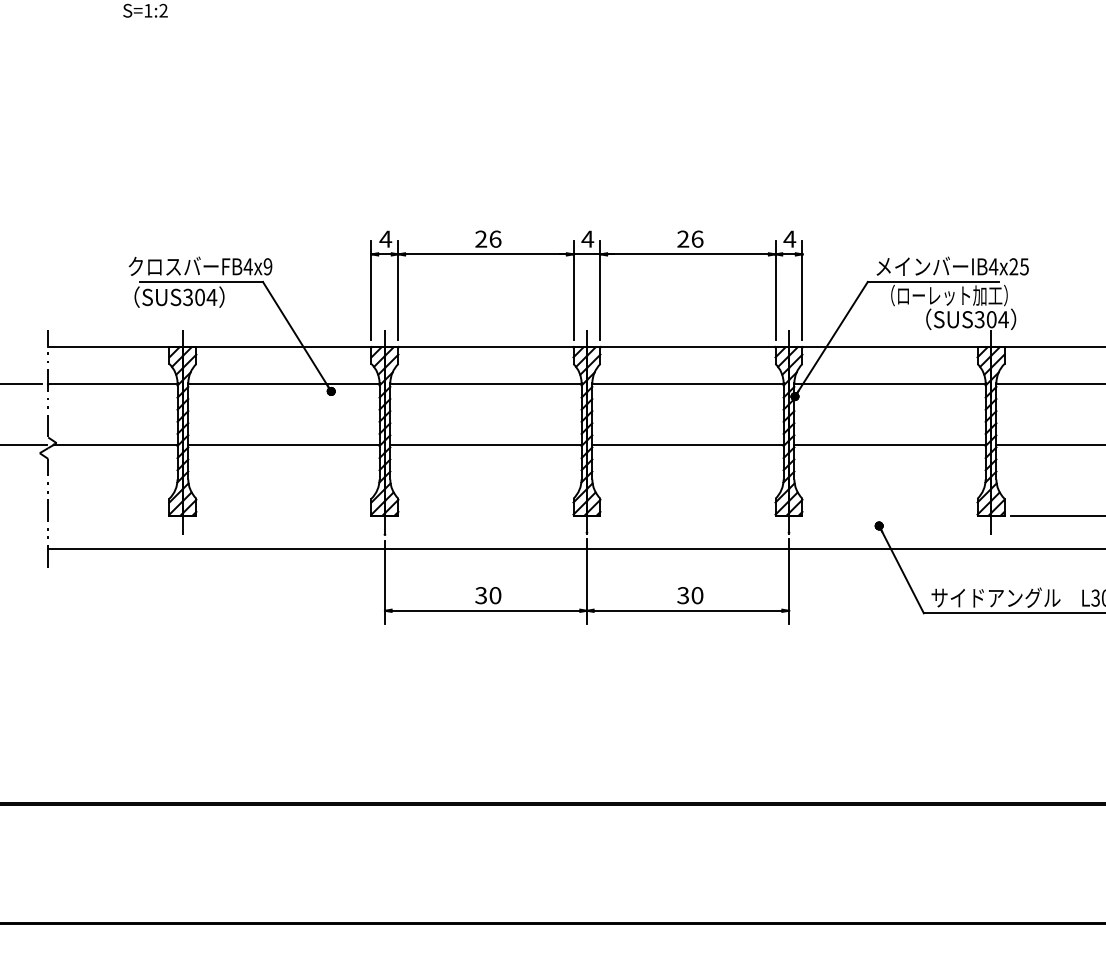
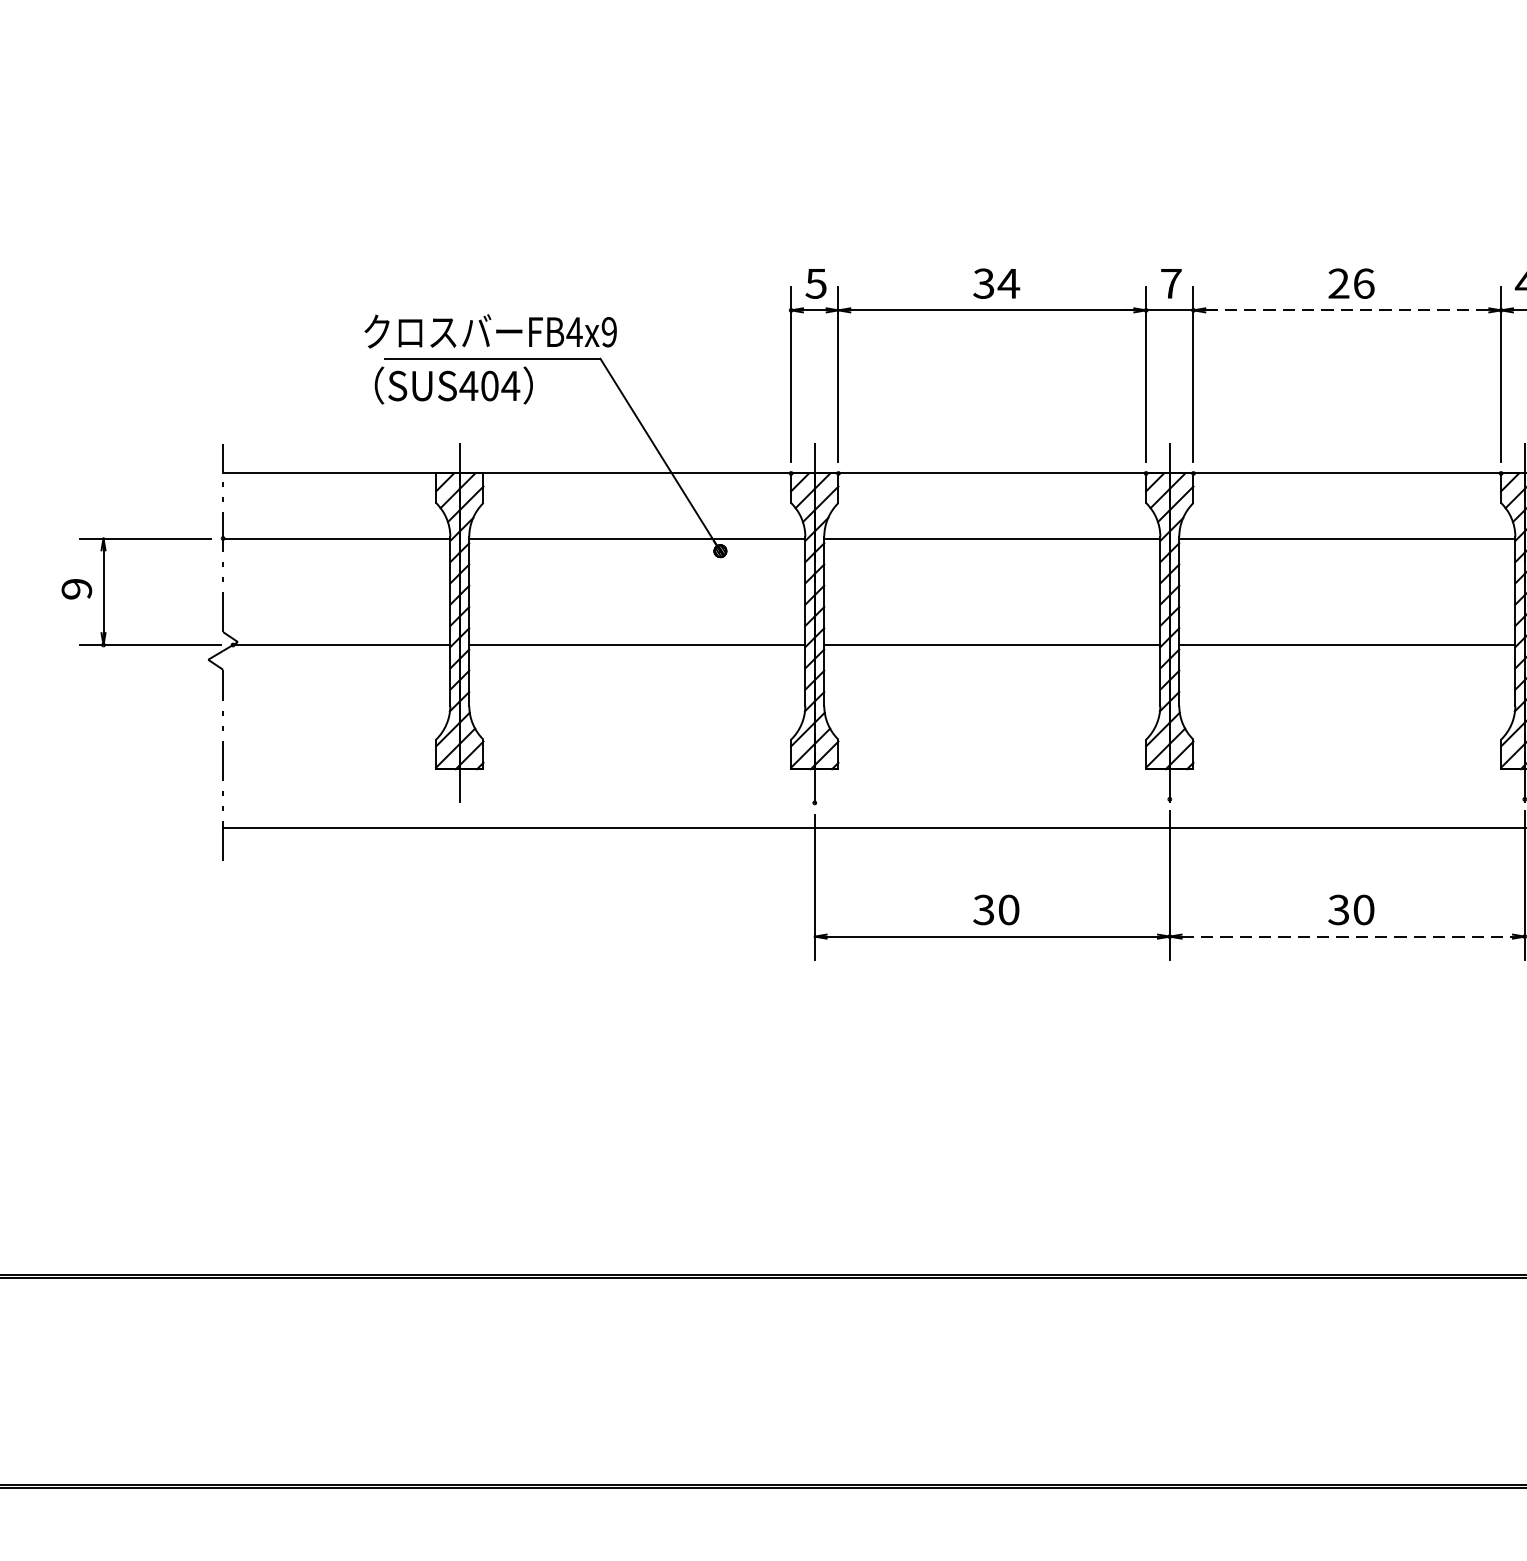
text: (385, 238) -> (815, 282), 4 -> 5
text: (488, 238) -> (996, 282), 26 -> 34
text: (587, 238) -> (1170, 282), 4 -> 7
line: (687, 254) -> (1346, 310), solid -> dashed
text: (187, 297) -> (467, 386), SUS304 -> SUS404
line: (688, 610) -> (1348, 936), solid -> dashed

